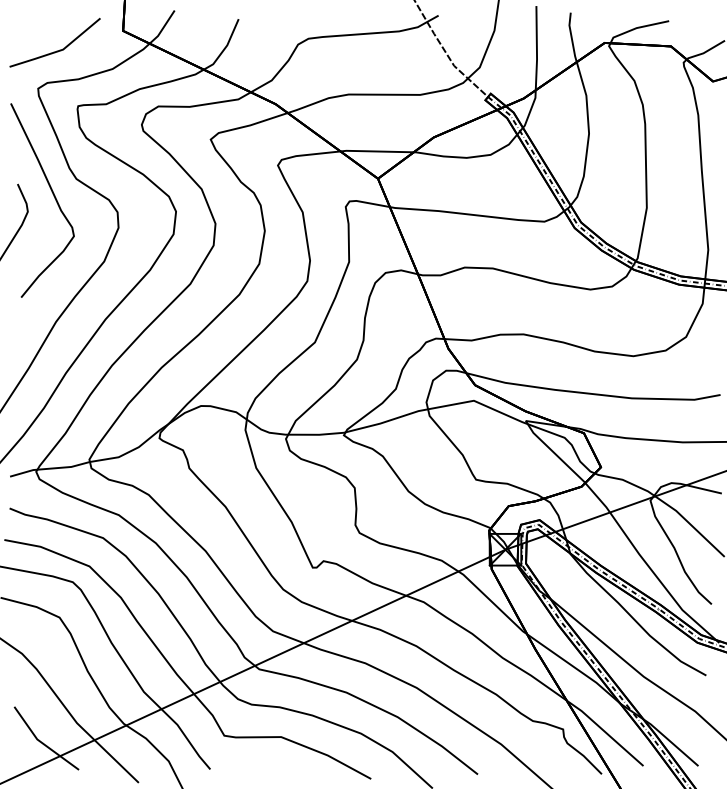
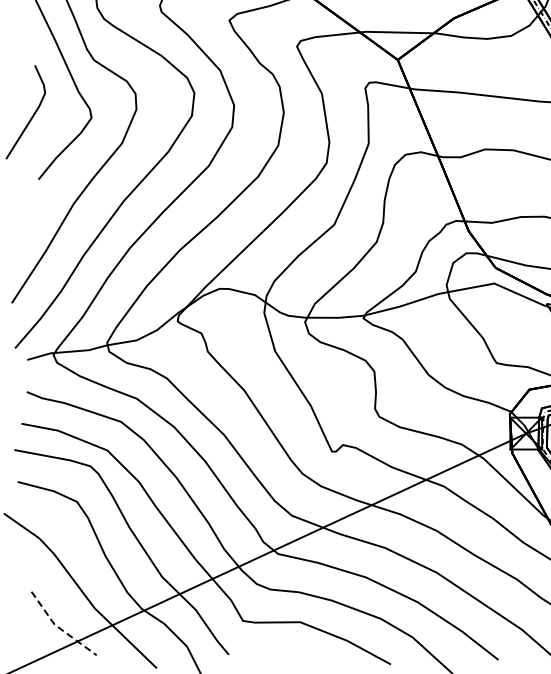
line: (42, 742) -> (59, 627), solid -> dashed

